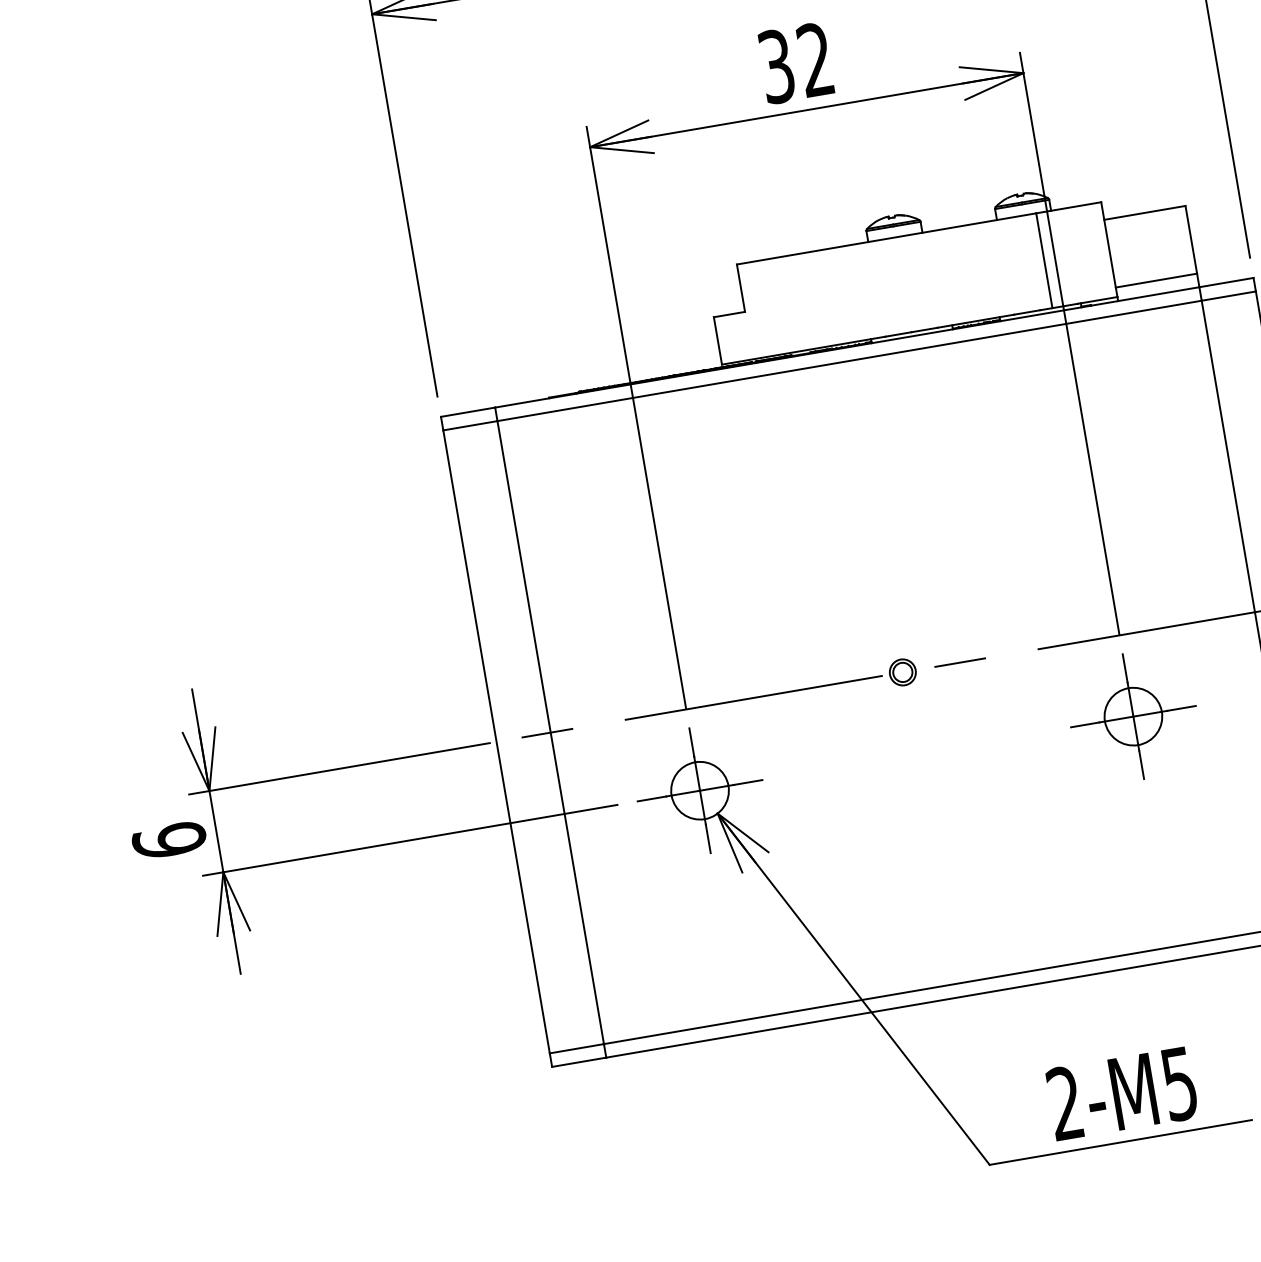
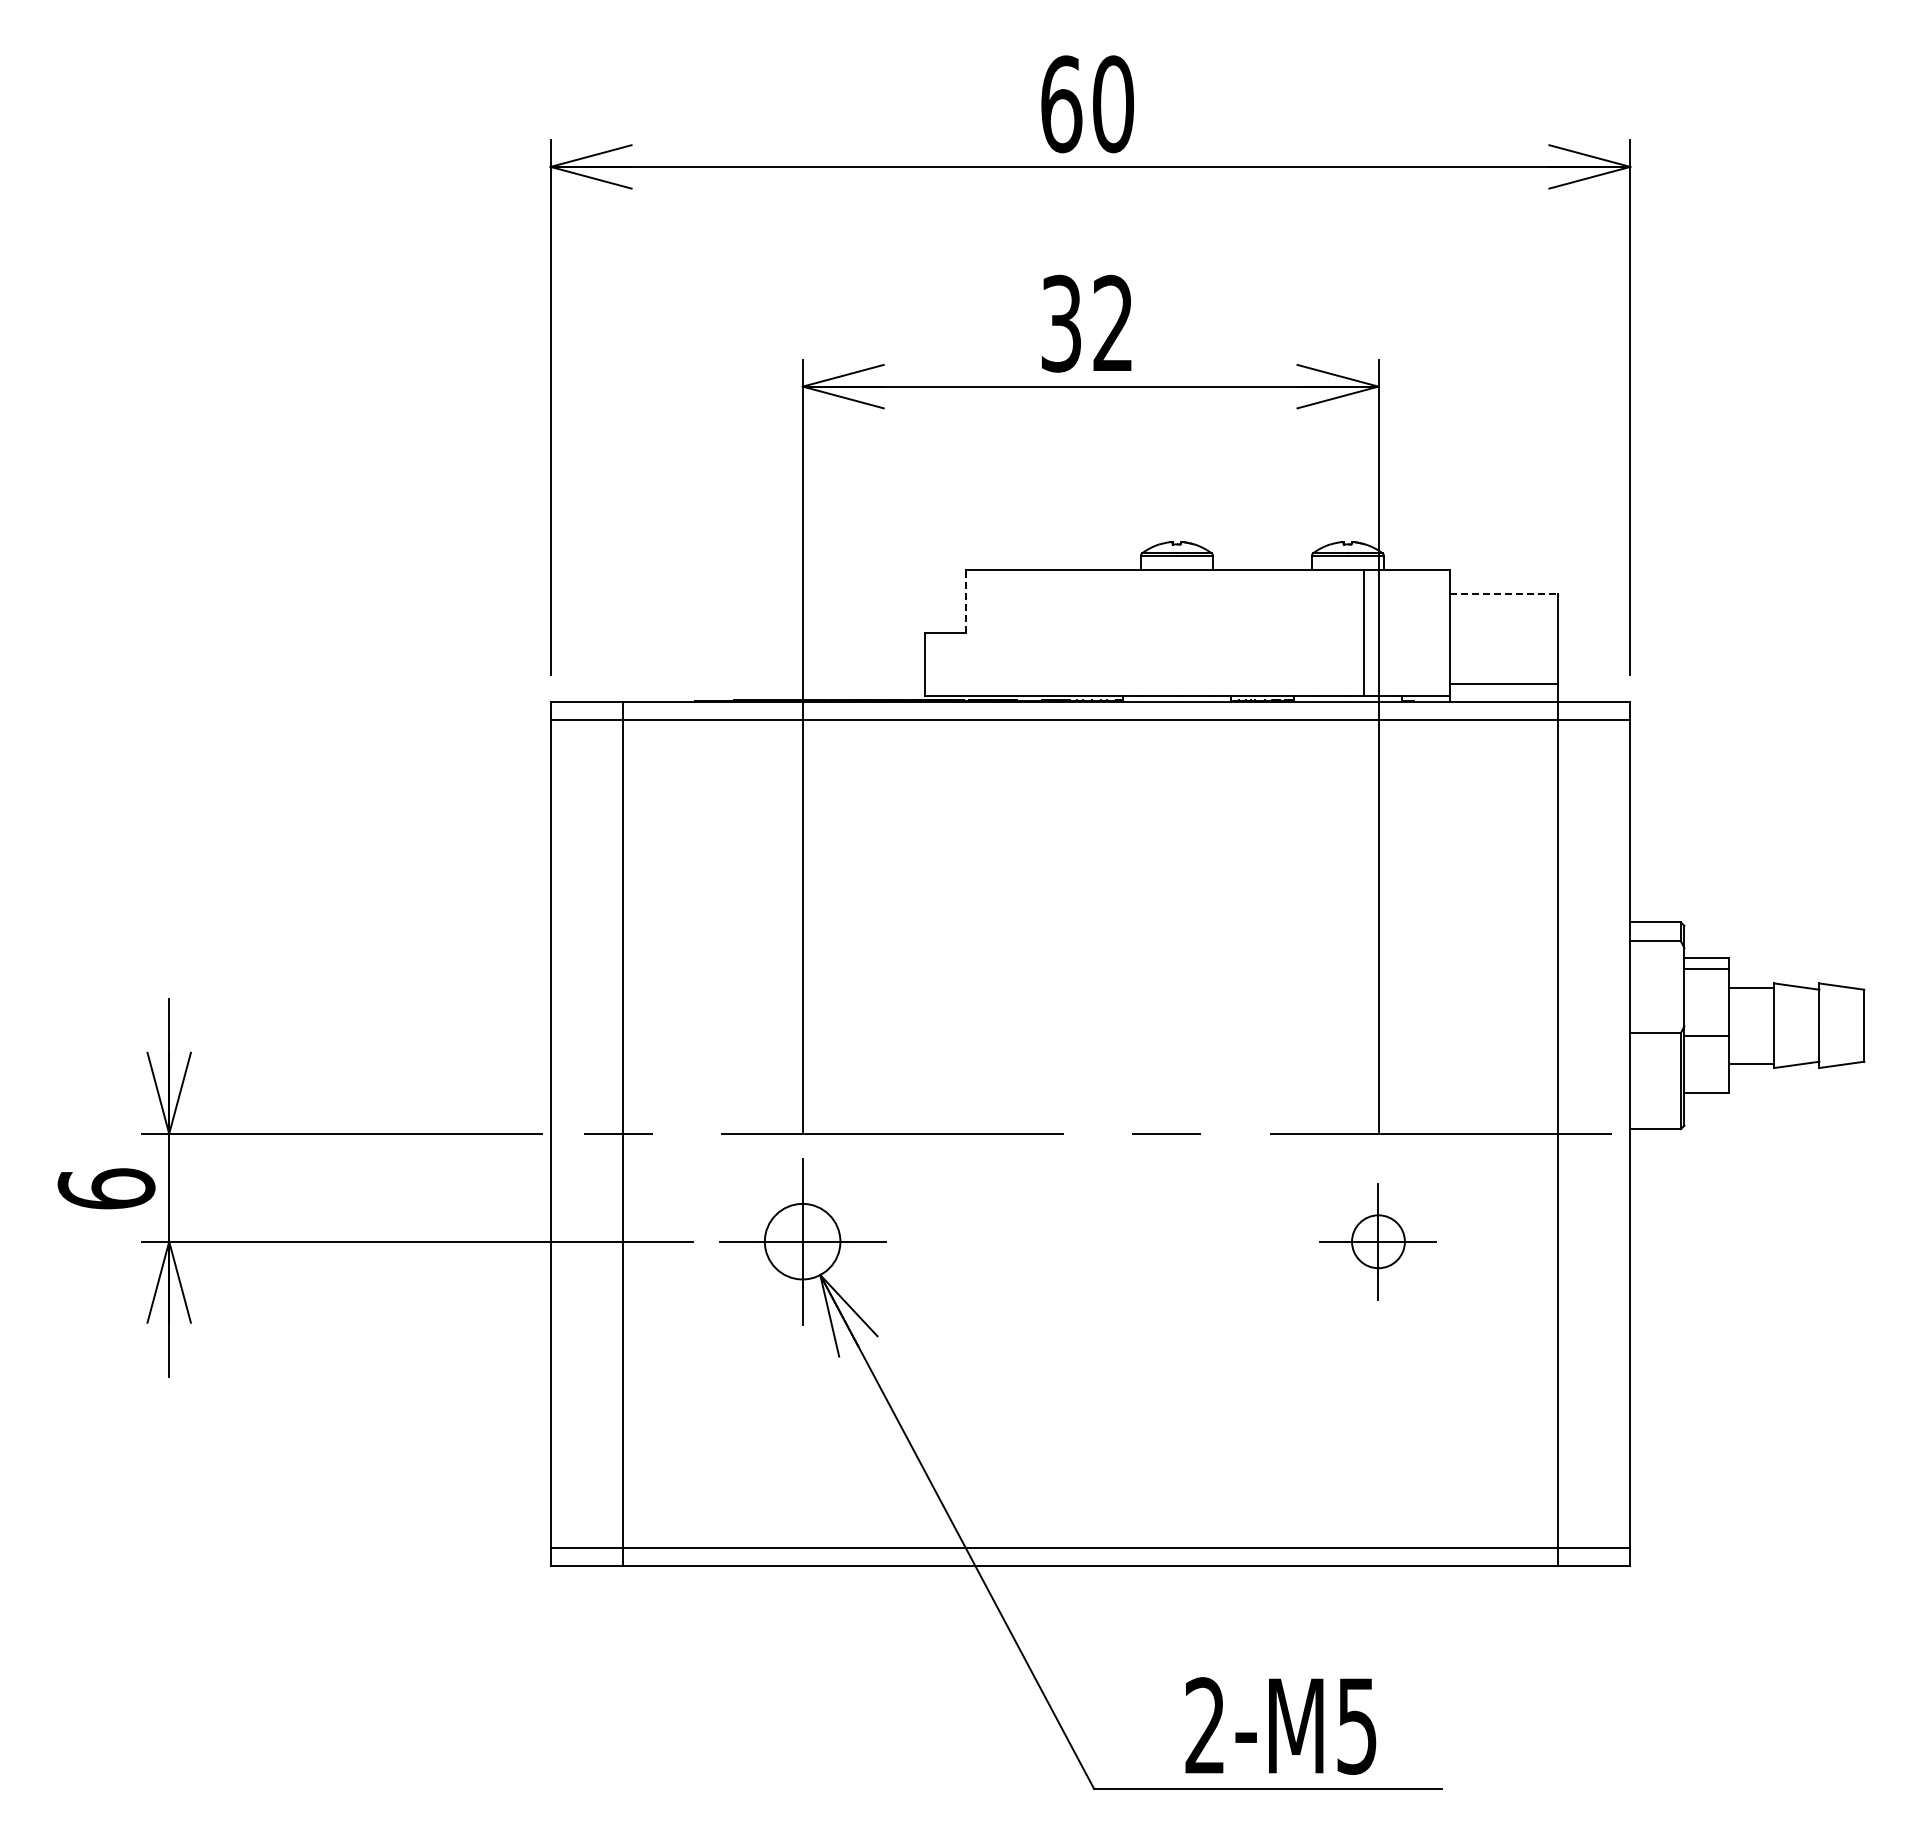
line: (1144, 212) -> (1504, 593), solid -> dashed
line: (741, 287) -> (966, 601), solid -> dashed
part: (902, 672) -> (1090, 1133), removed
part: (1133, 716) -> (1378, 1241), size x0.7

